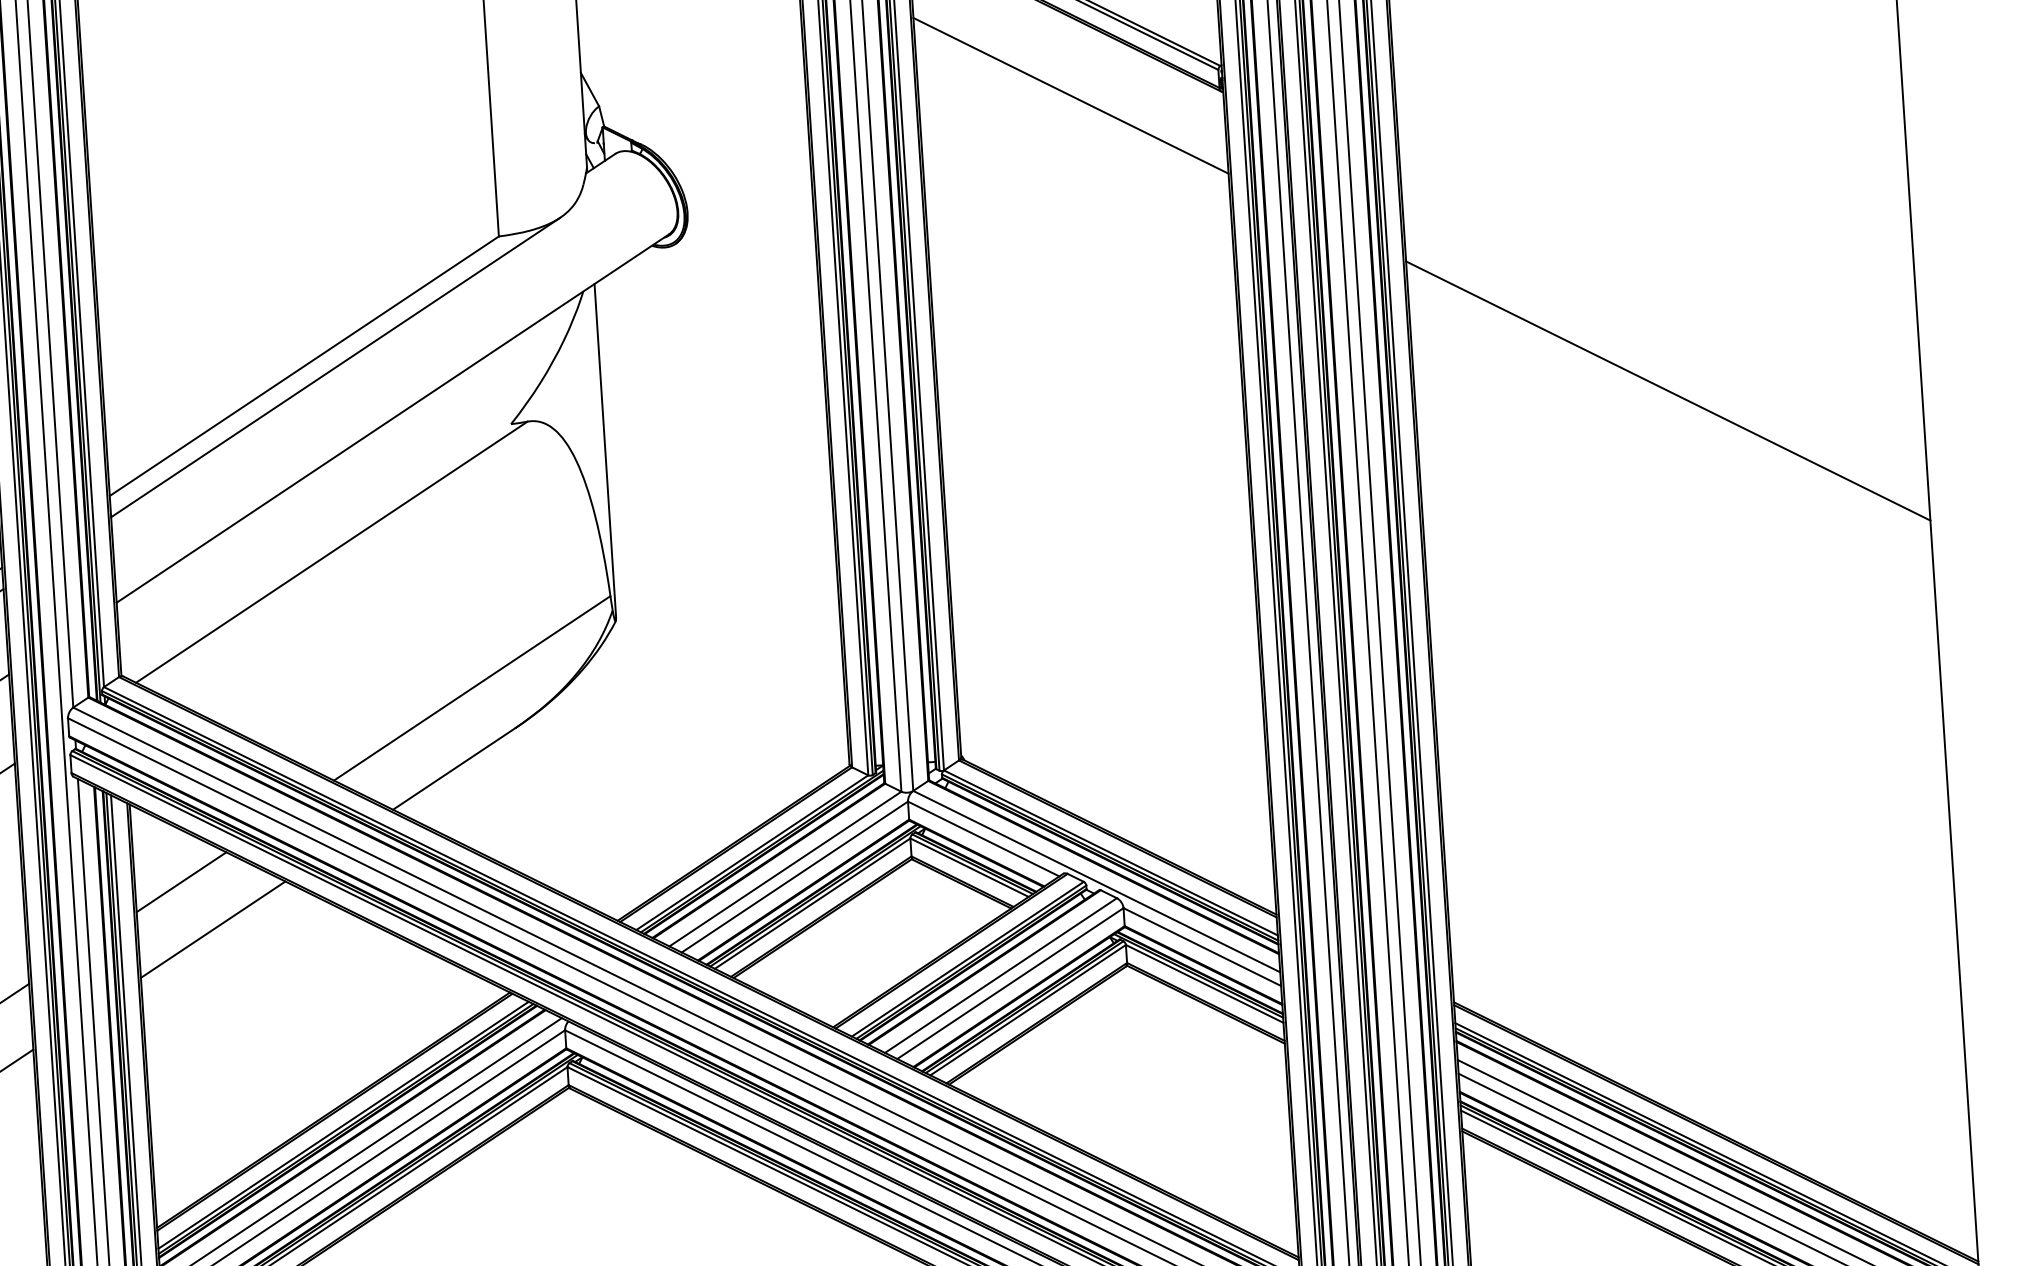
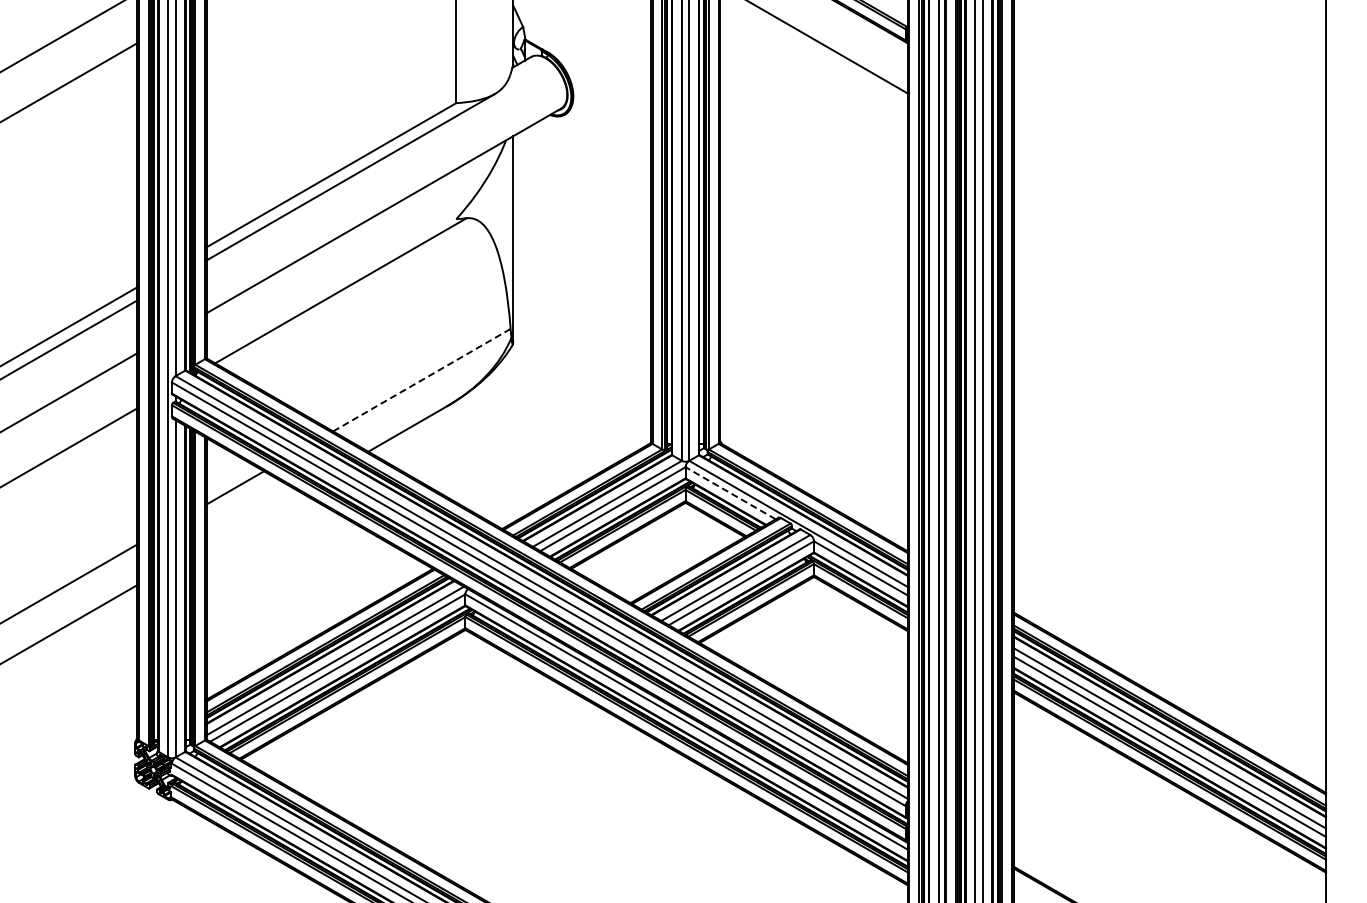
line: (1667, 390) -> (1169, 244), removed
line: (471, 688) -> (421, 380), solid -> dashed
line: (983, 839) -> (730, 493), solid -> dashed
line: (212, 929) -> (252, 518), removed

